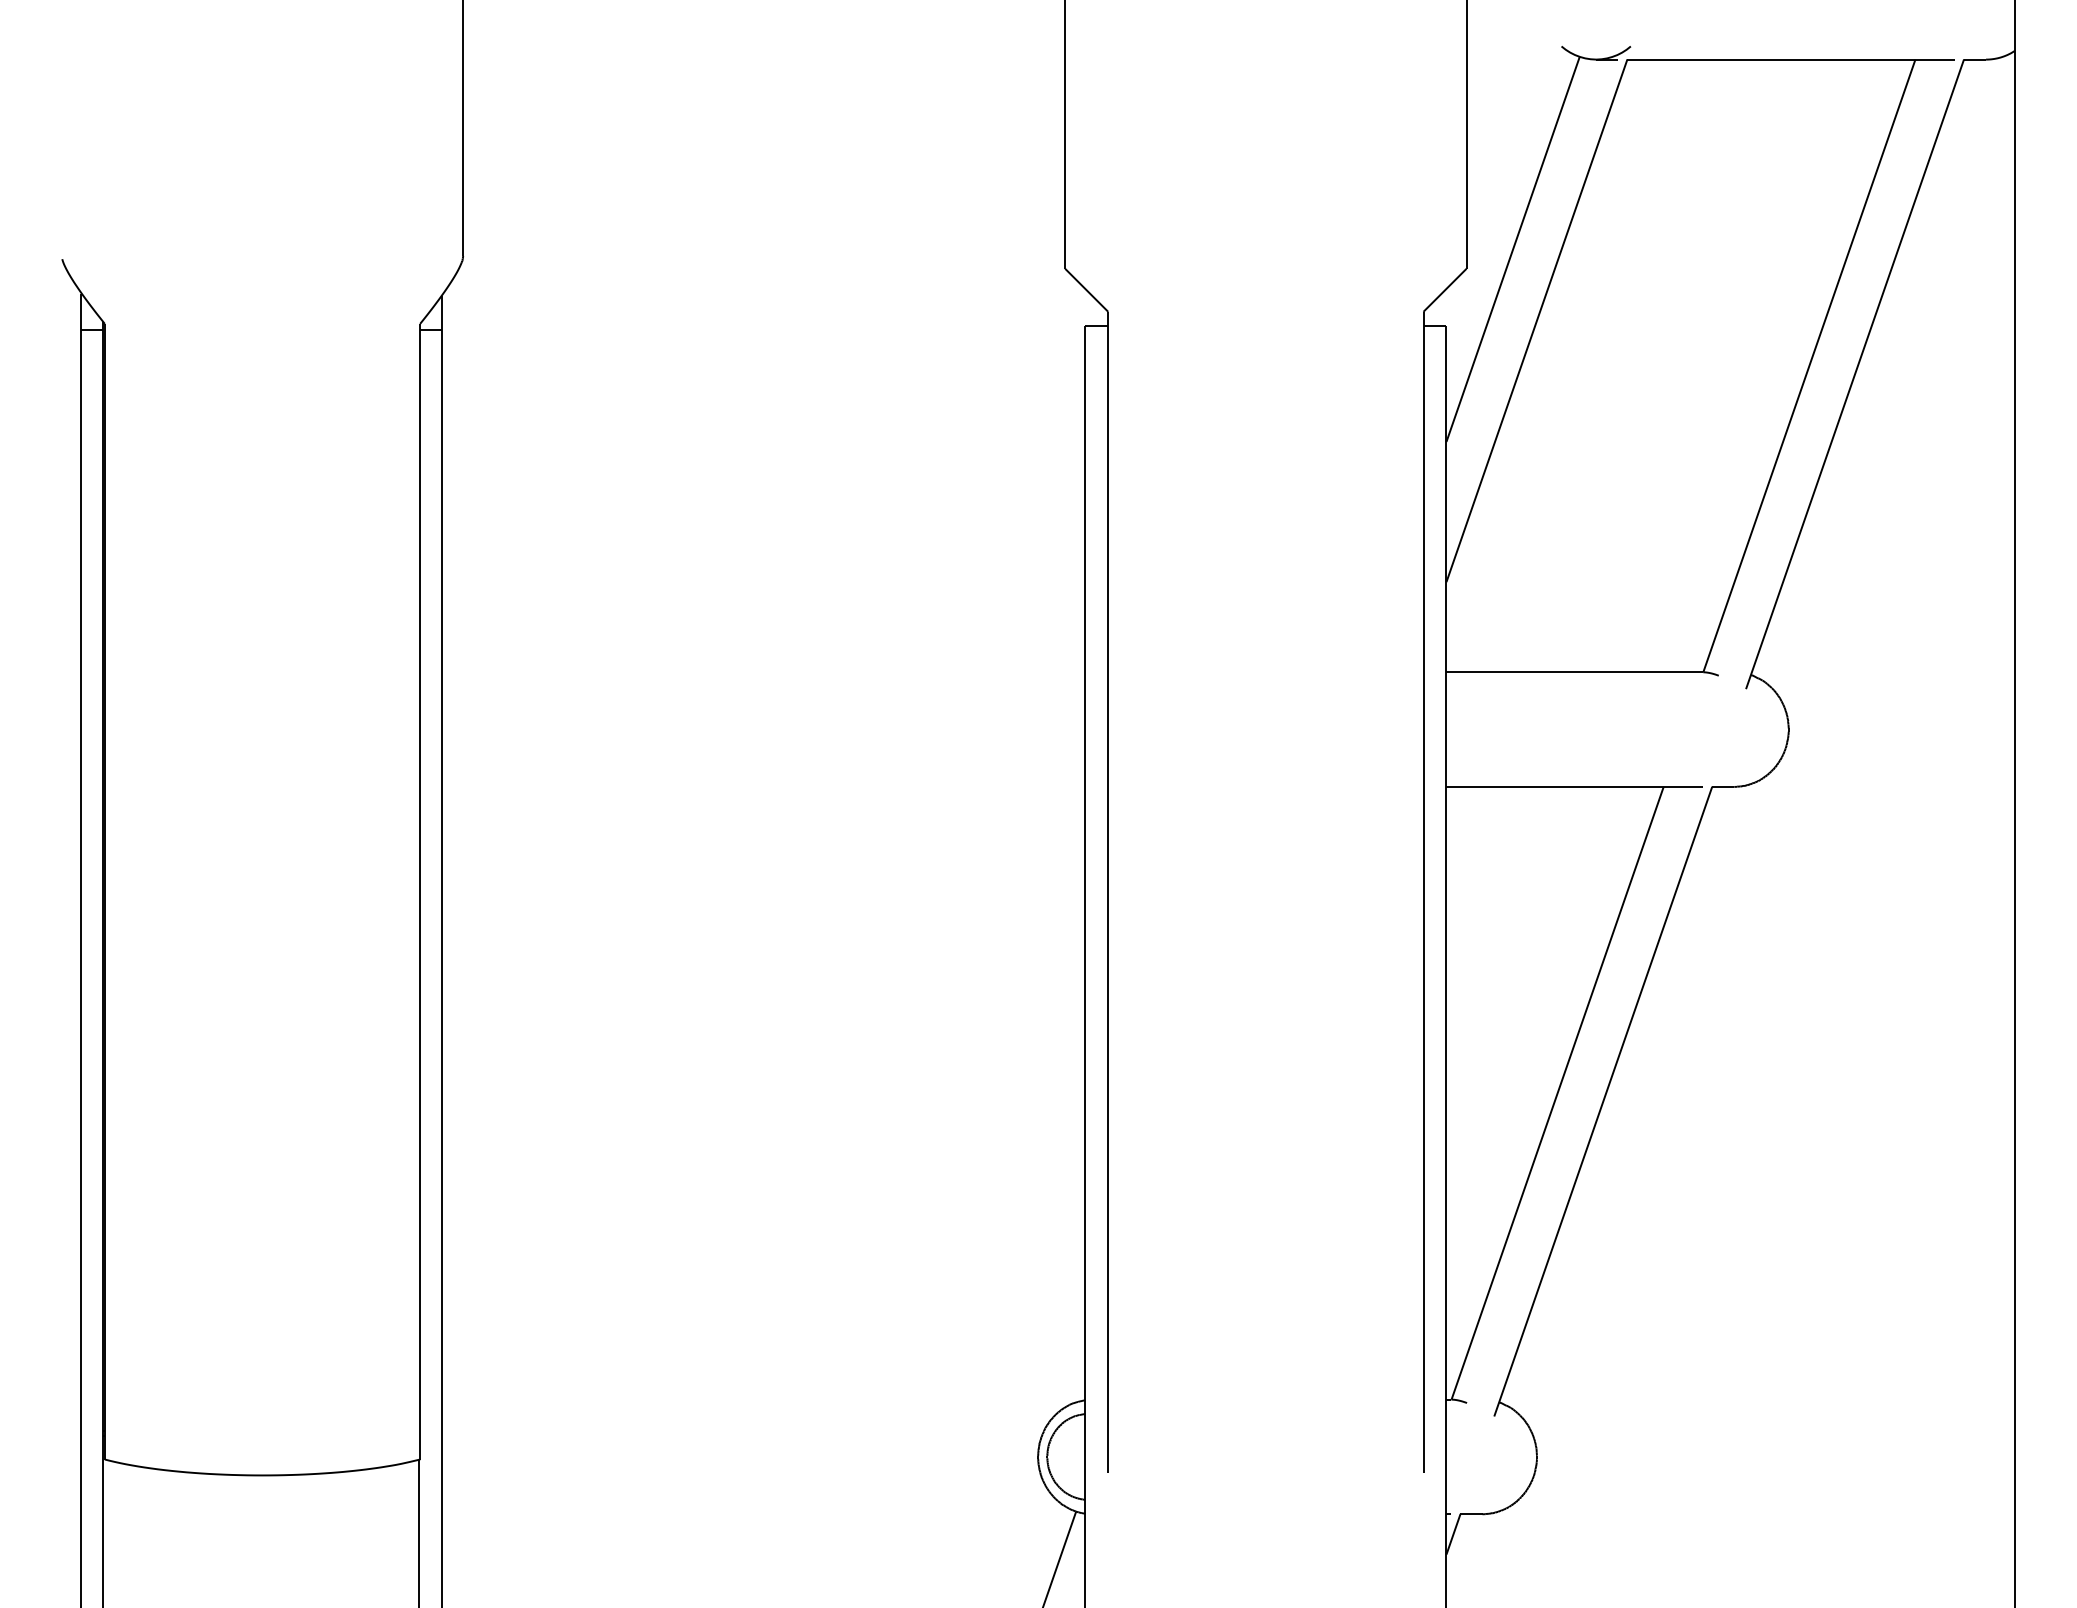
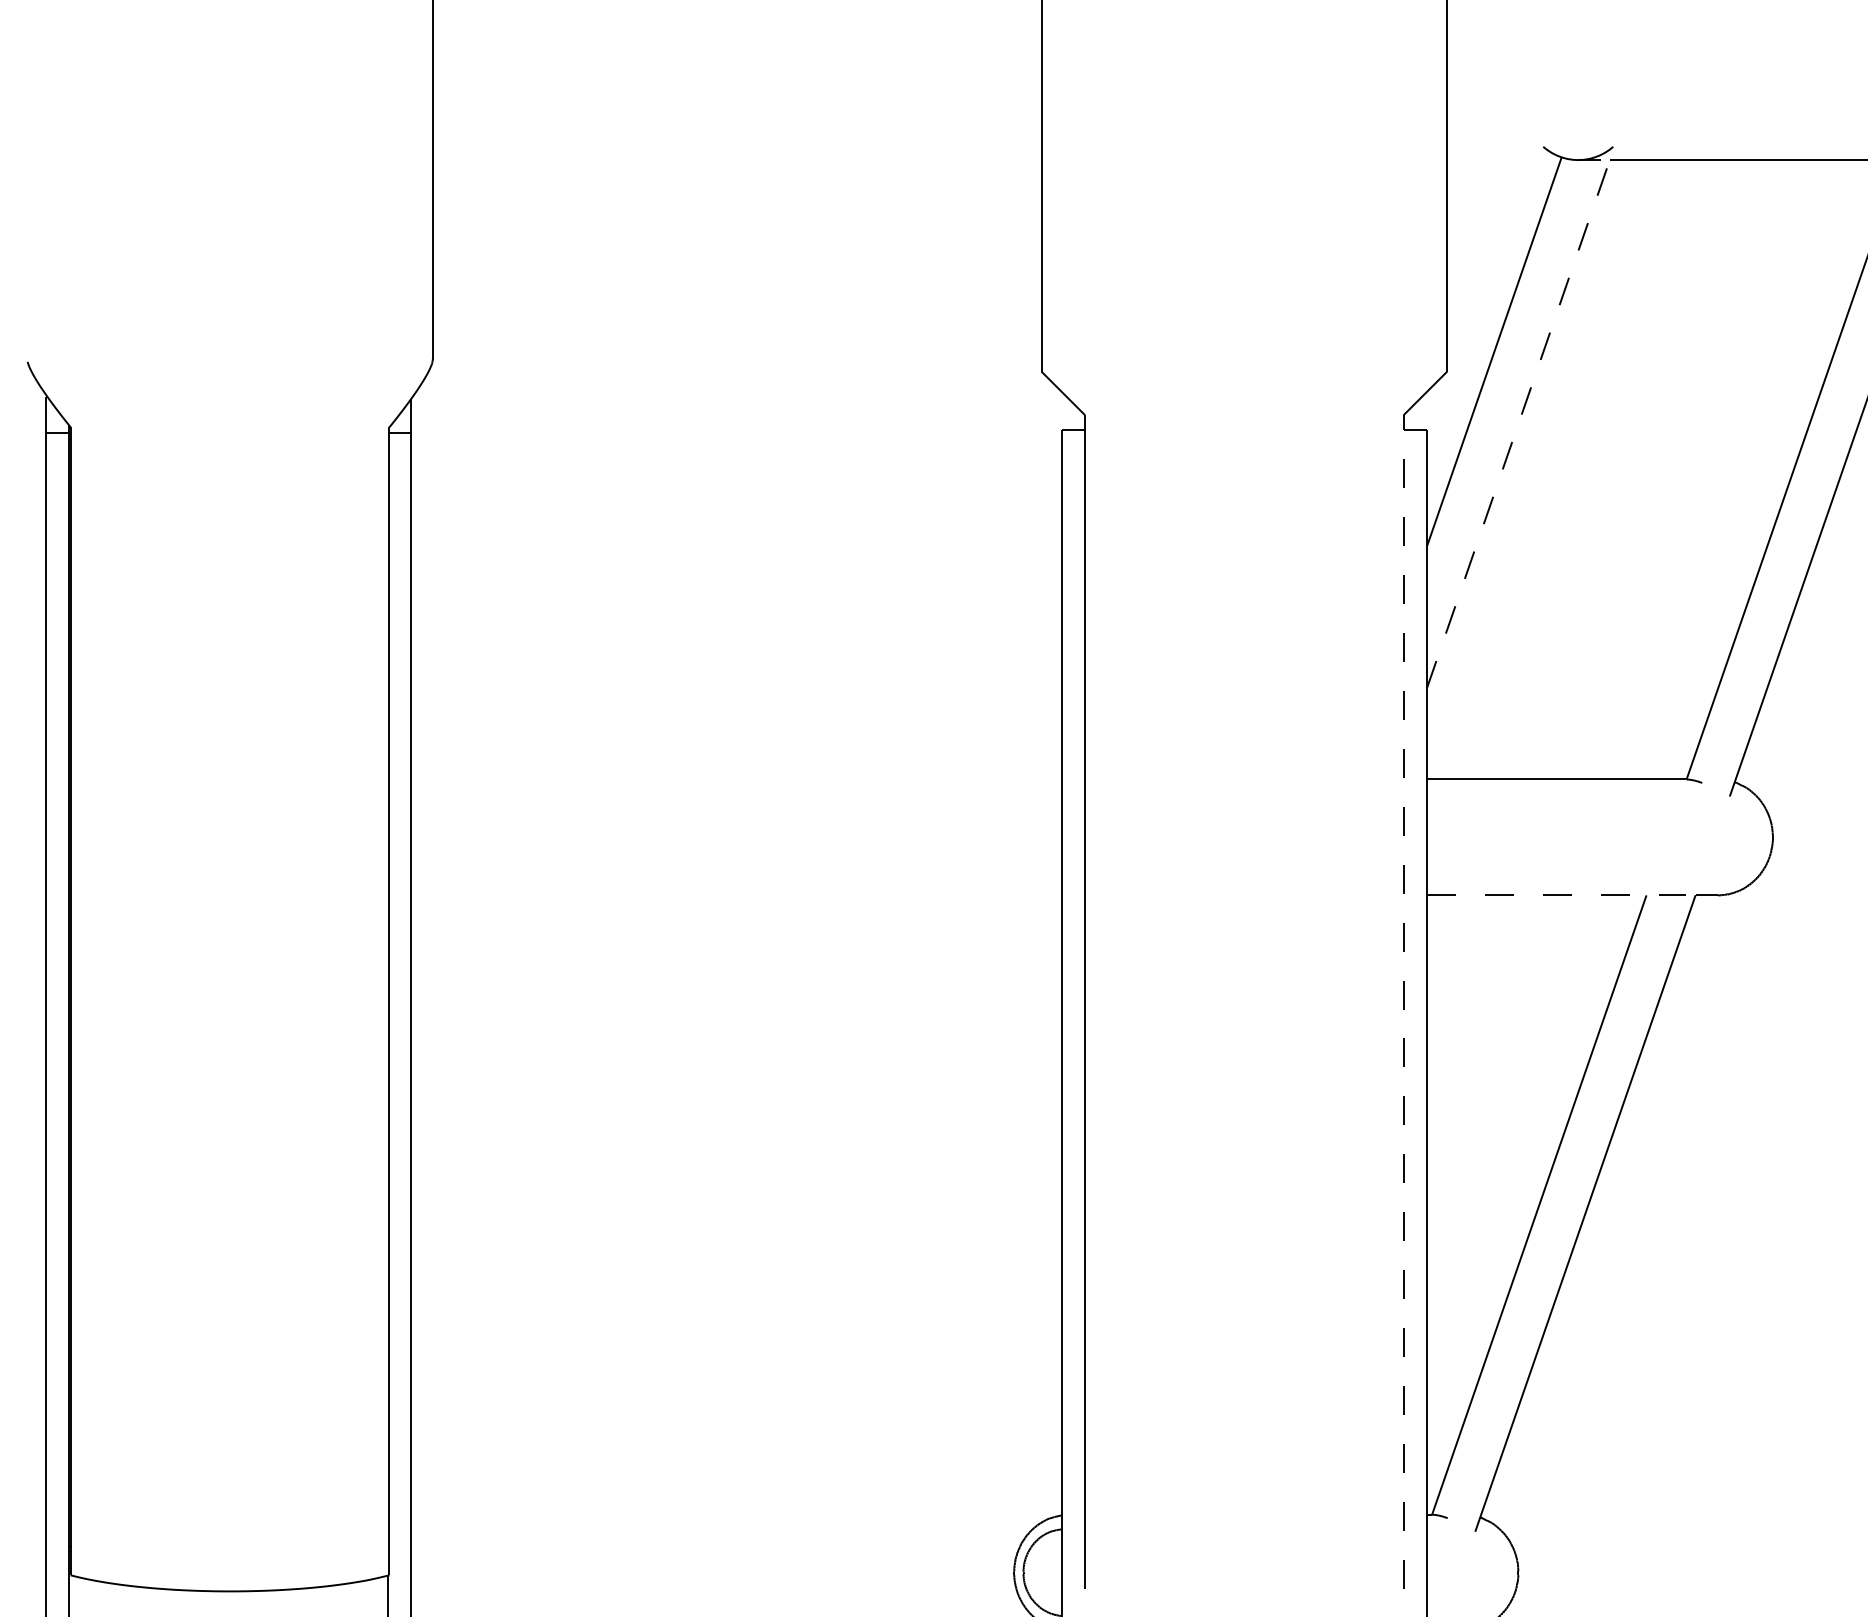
line: (1536, 320) -> (1517, 423), solid -> dashed
line: (1575, 786) -> (1557, 894), solid -> dashed
line: (1423, 892) -> (1403, 1002), solid -> dashed

